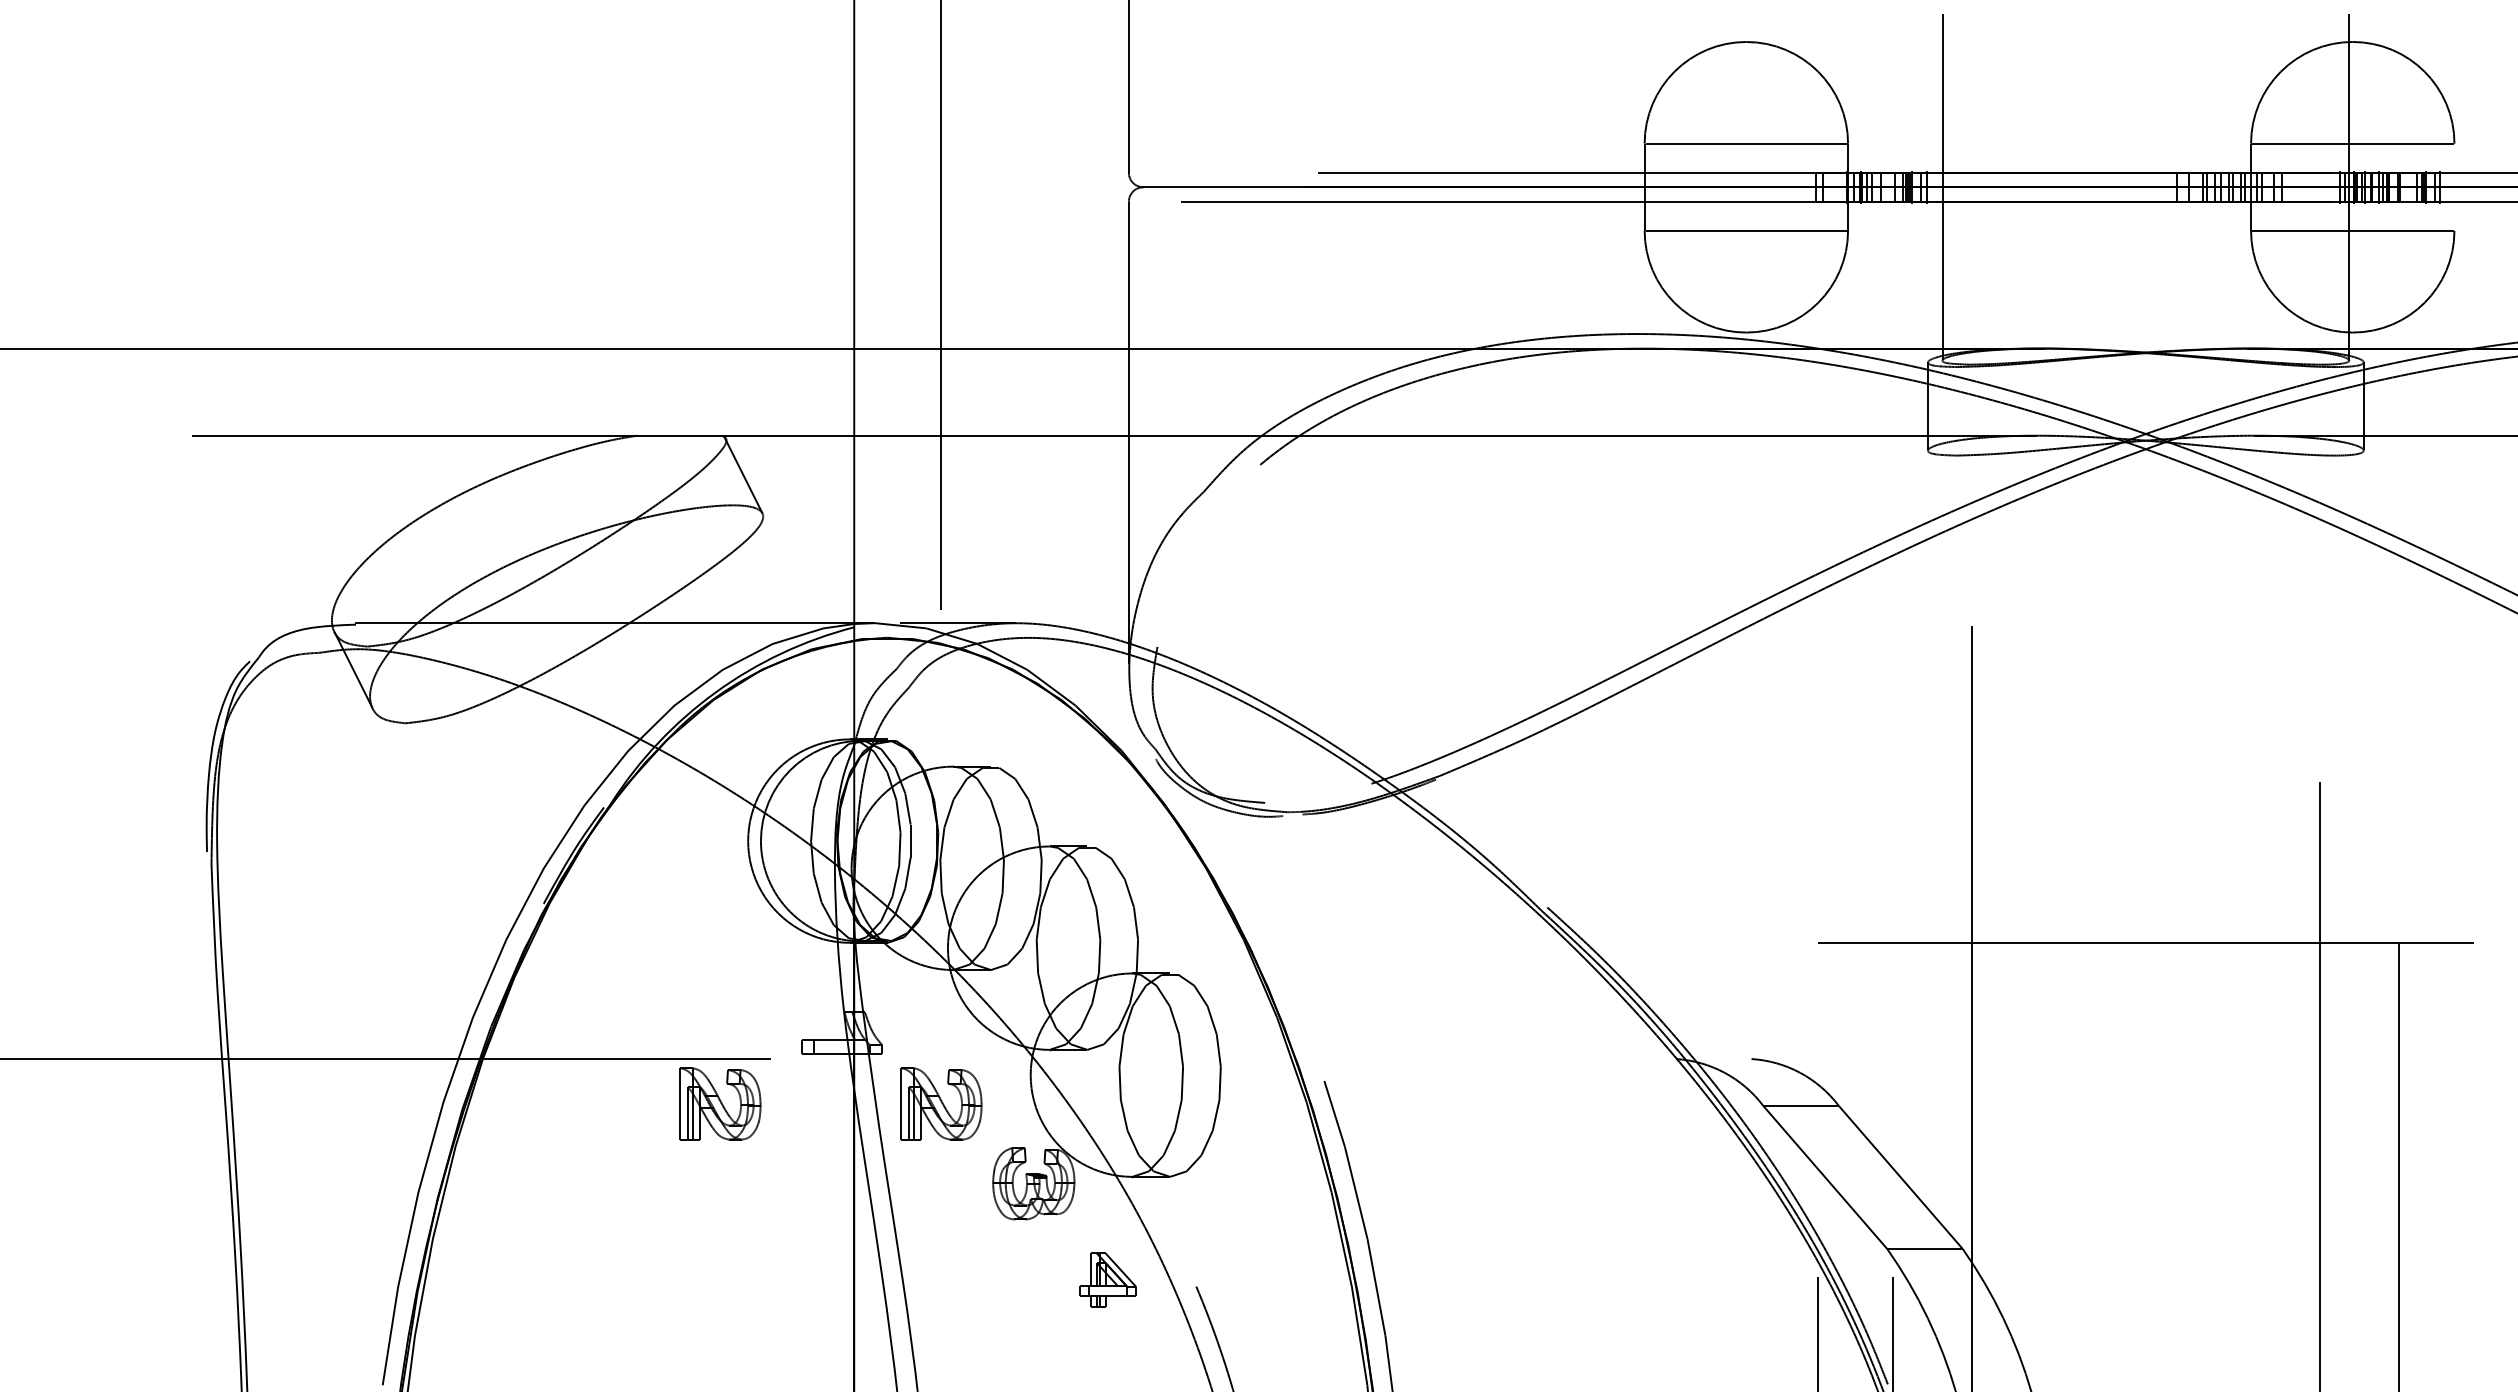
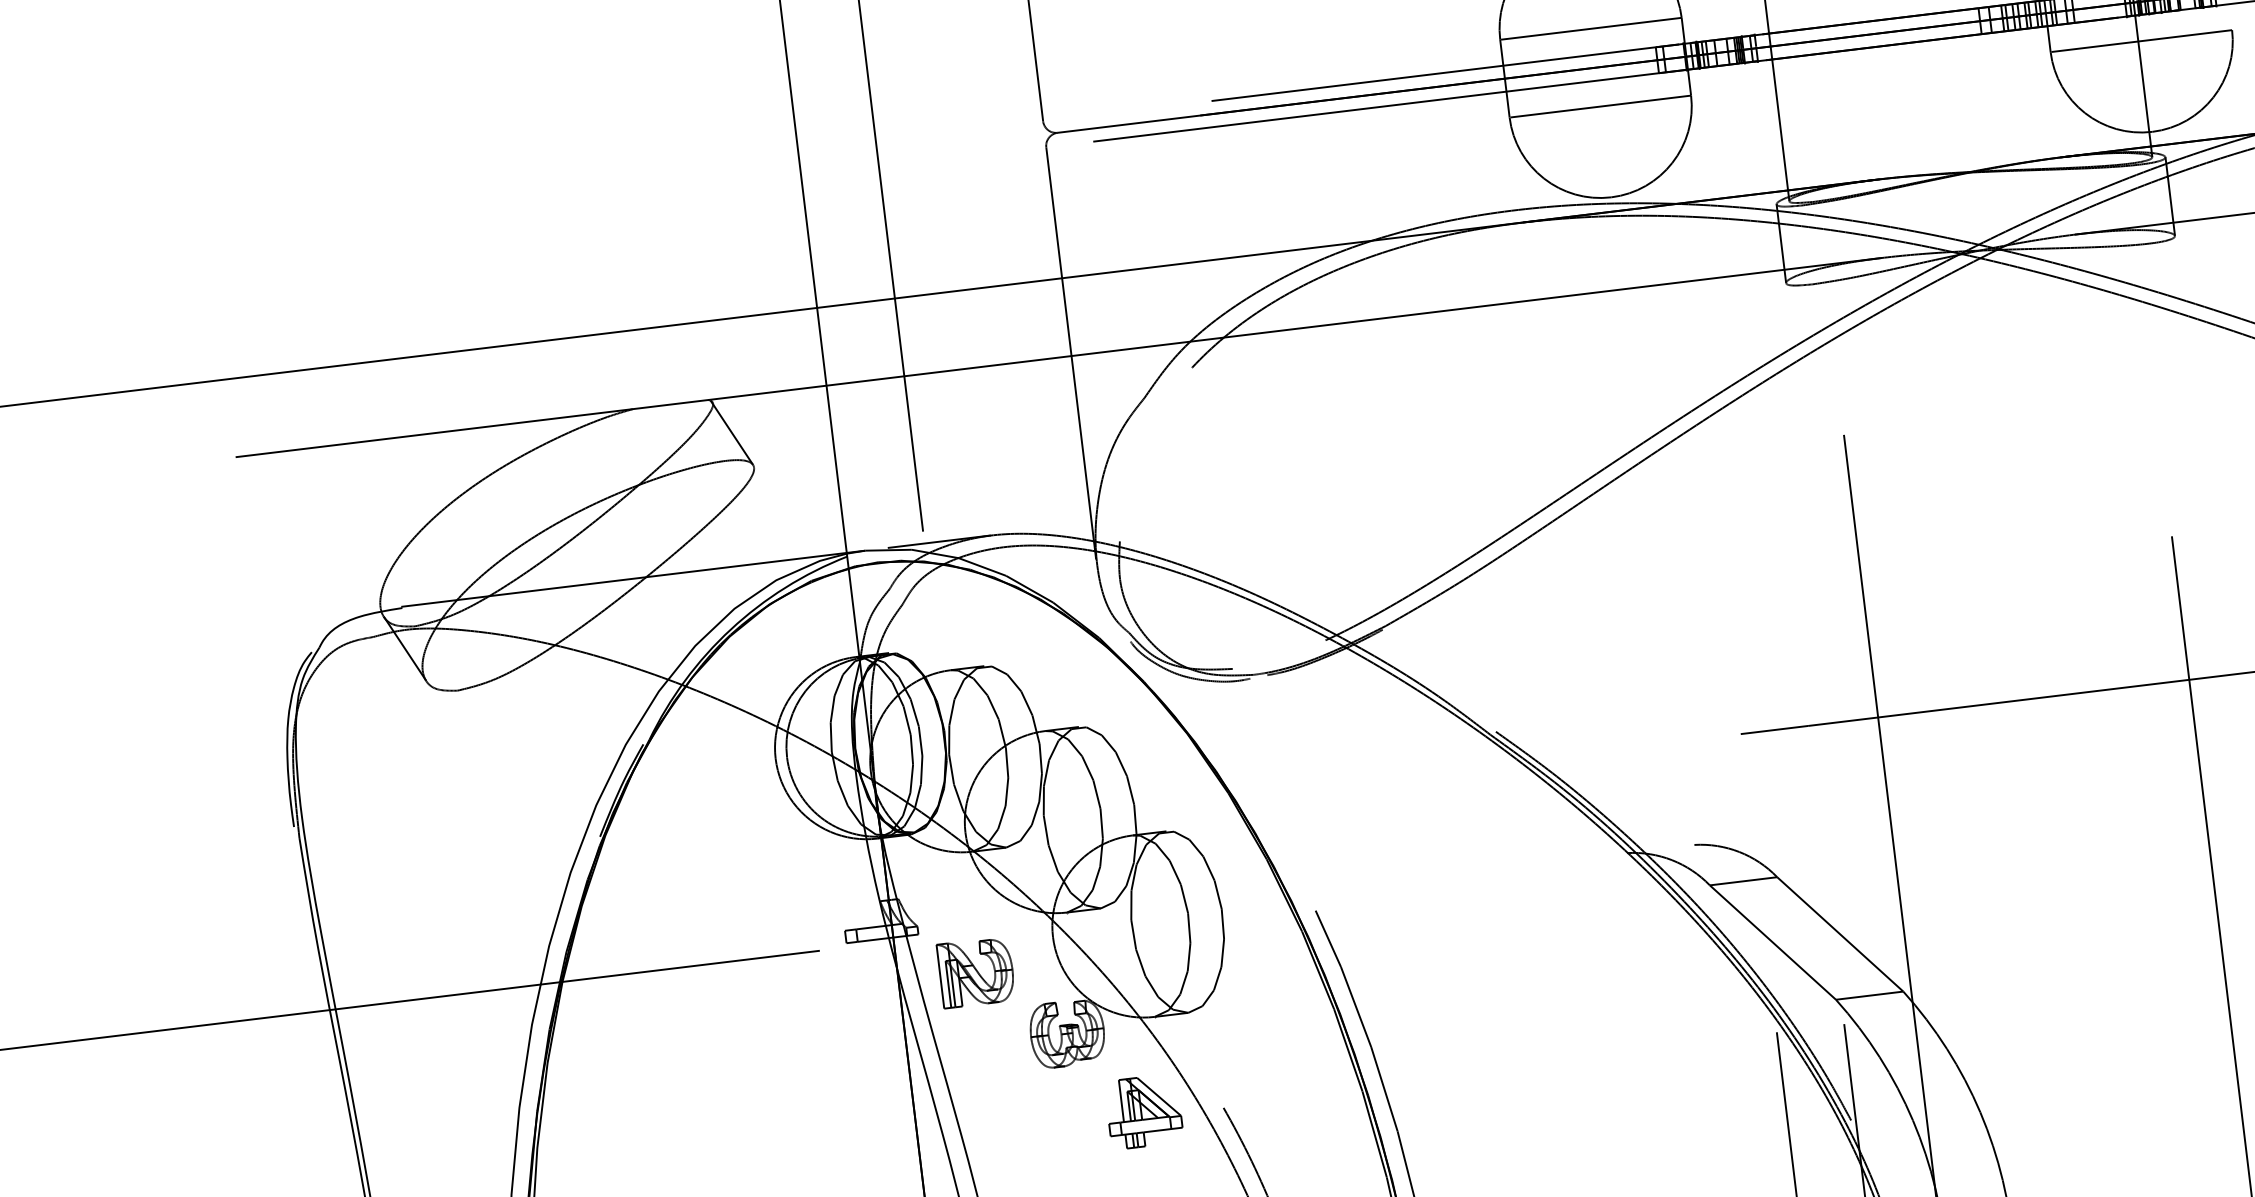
part: (720, 1103) -> (779, 995), removed
part: (1107, 1280) -> (1143, 1112), size x1.43

